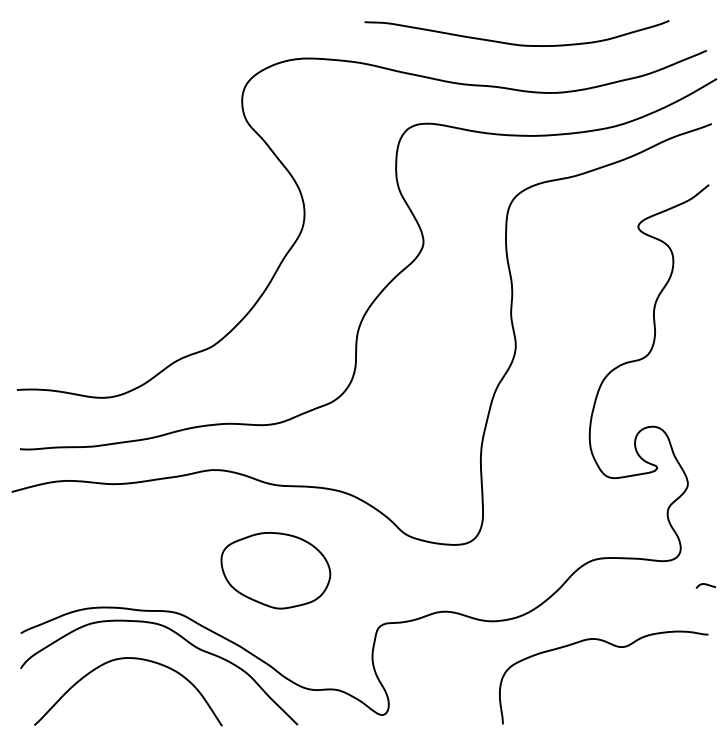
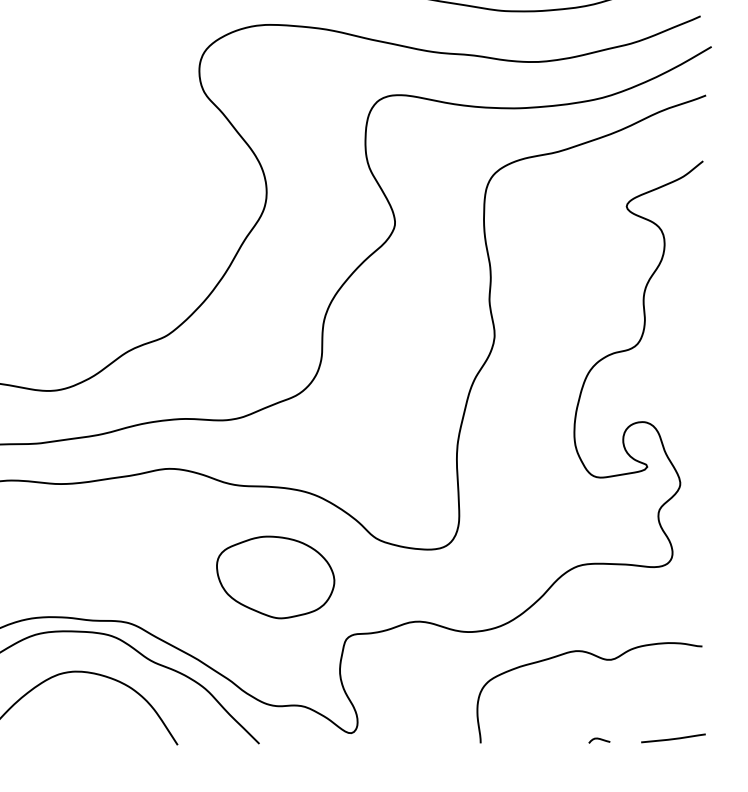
part: (275, 570) -> (275, 577), moved
curve: (705, 585) -> (598, 740), moved
line: (681, 719) -> (673, 737), added

